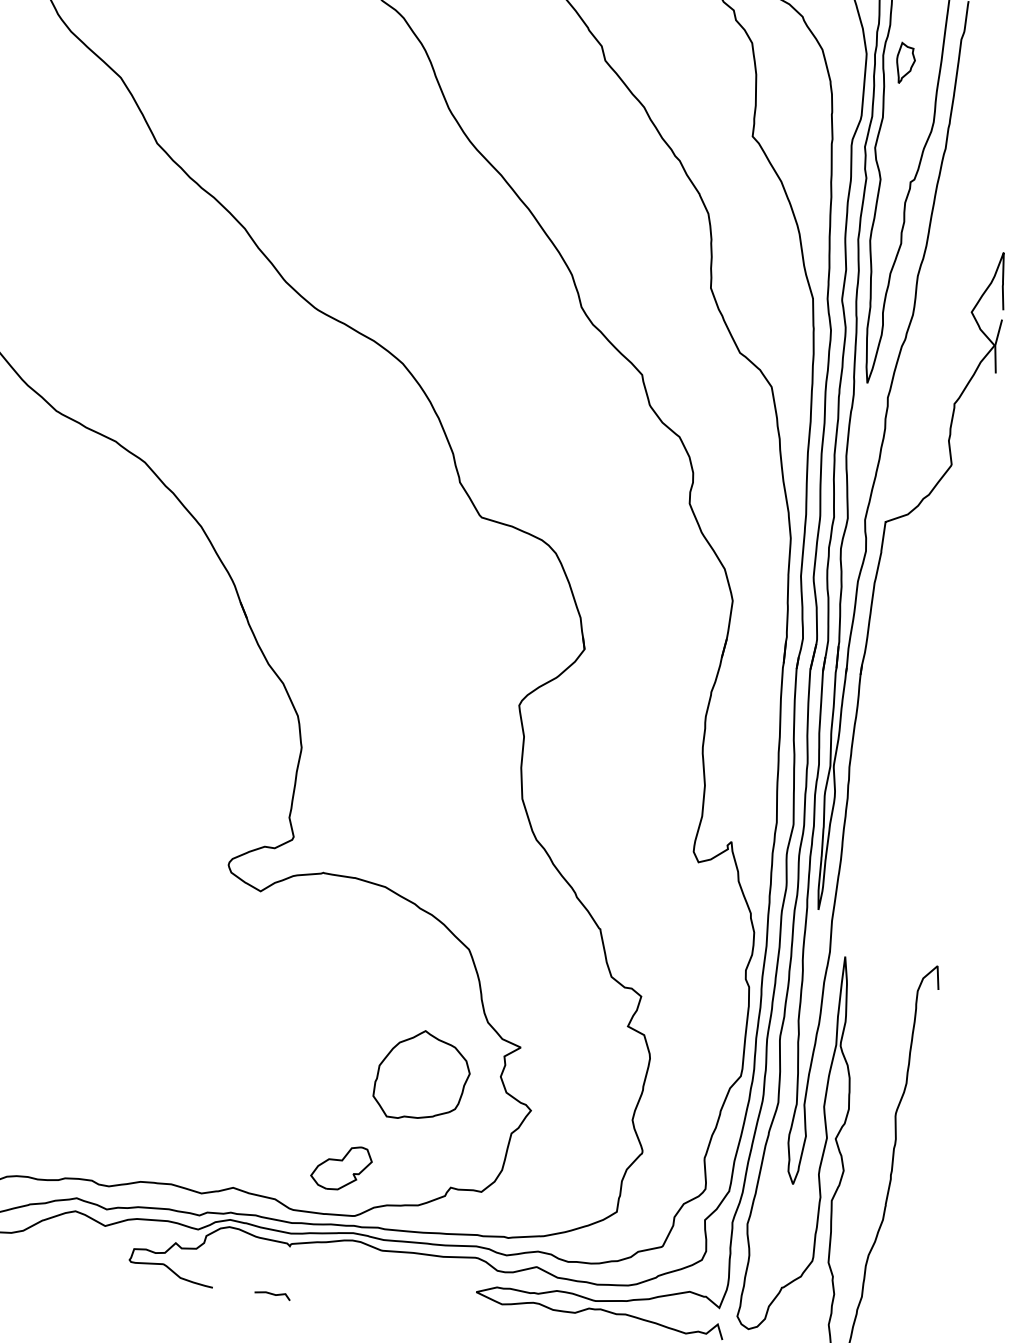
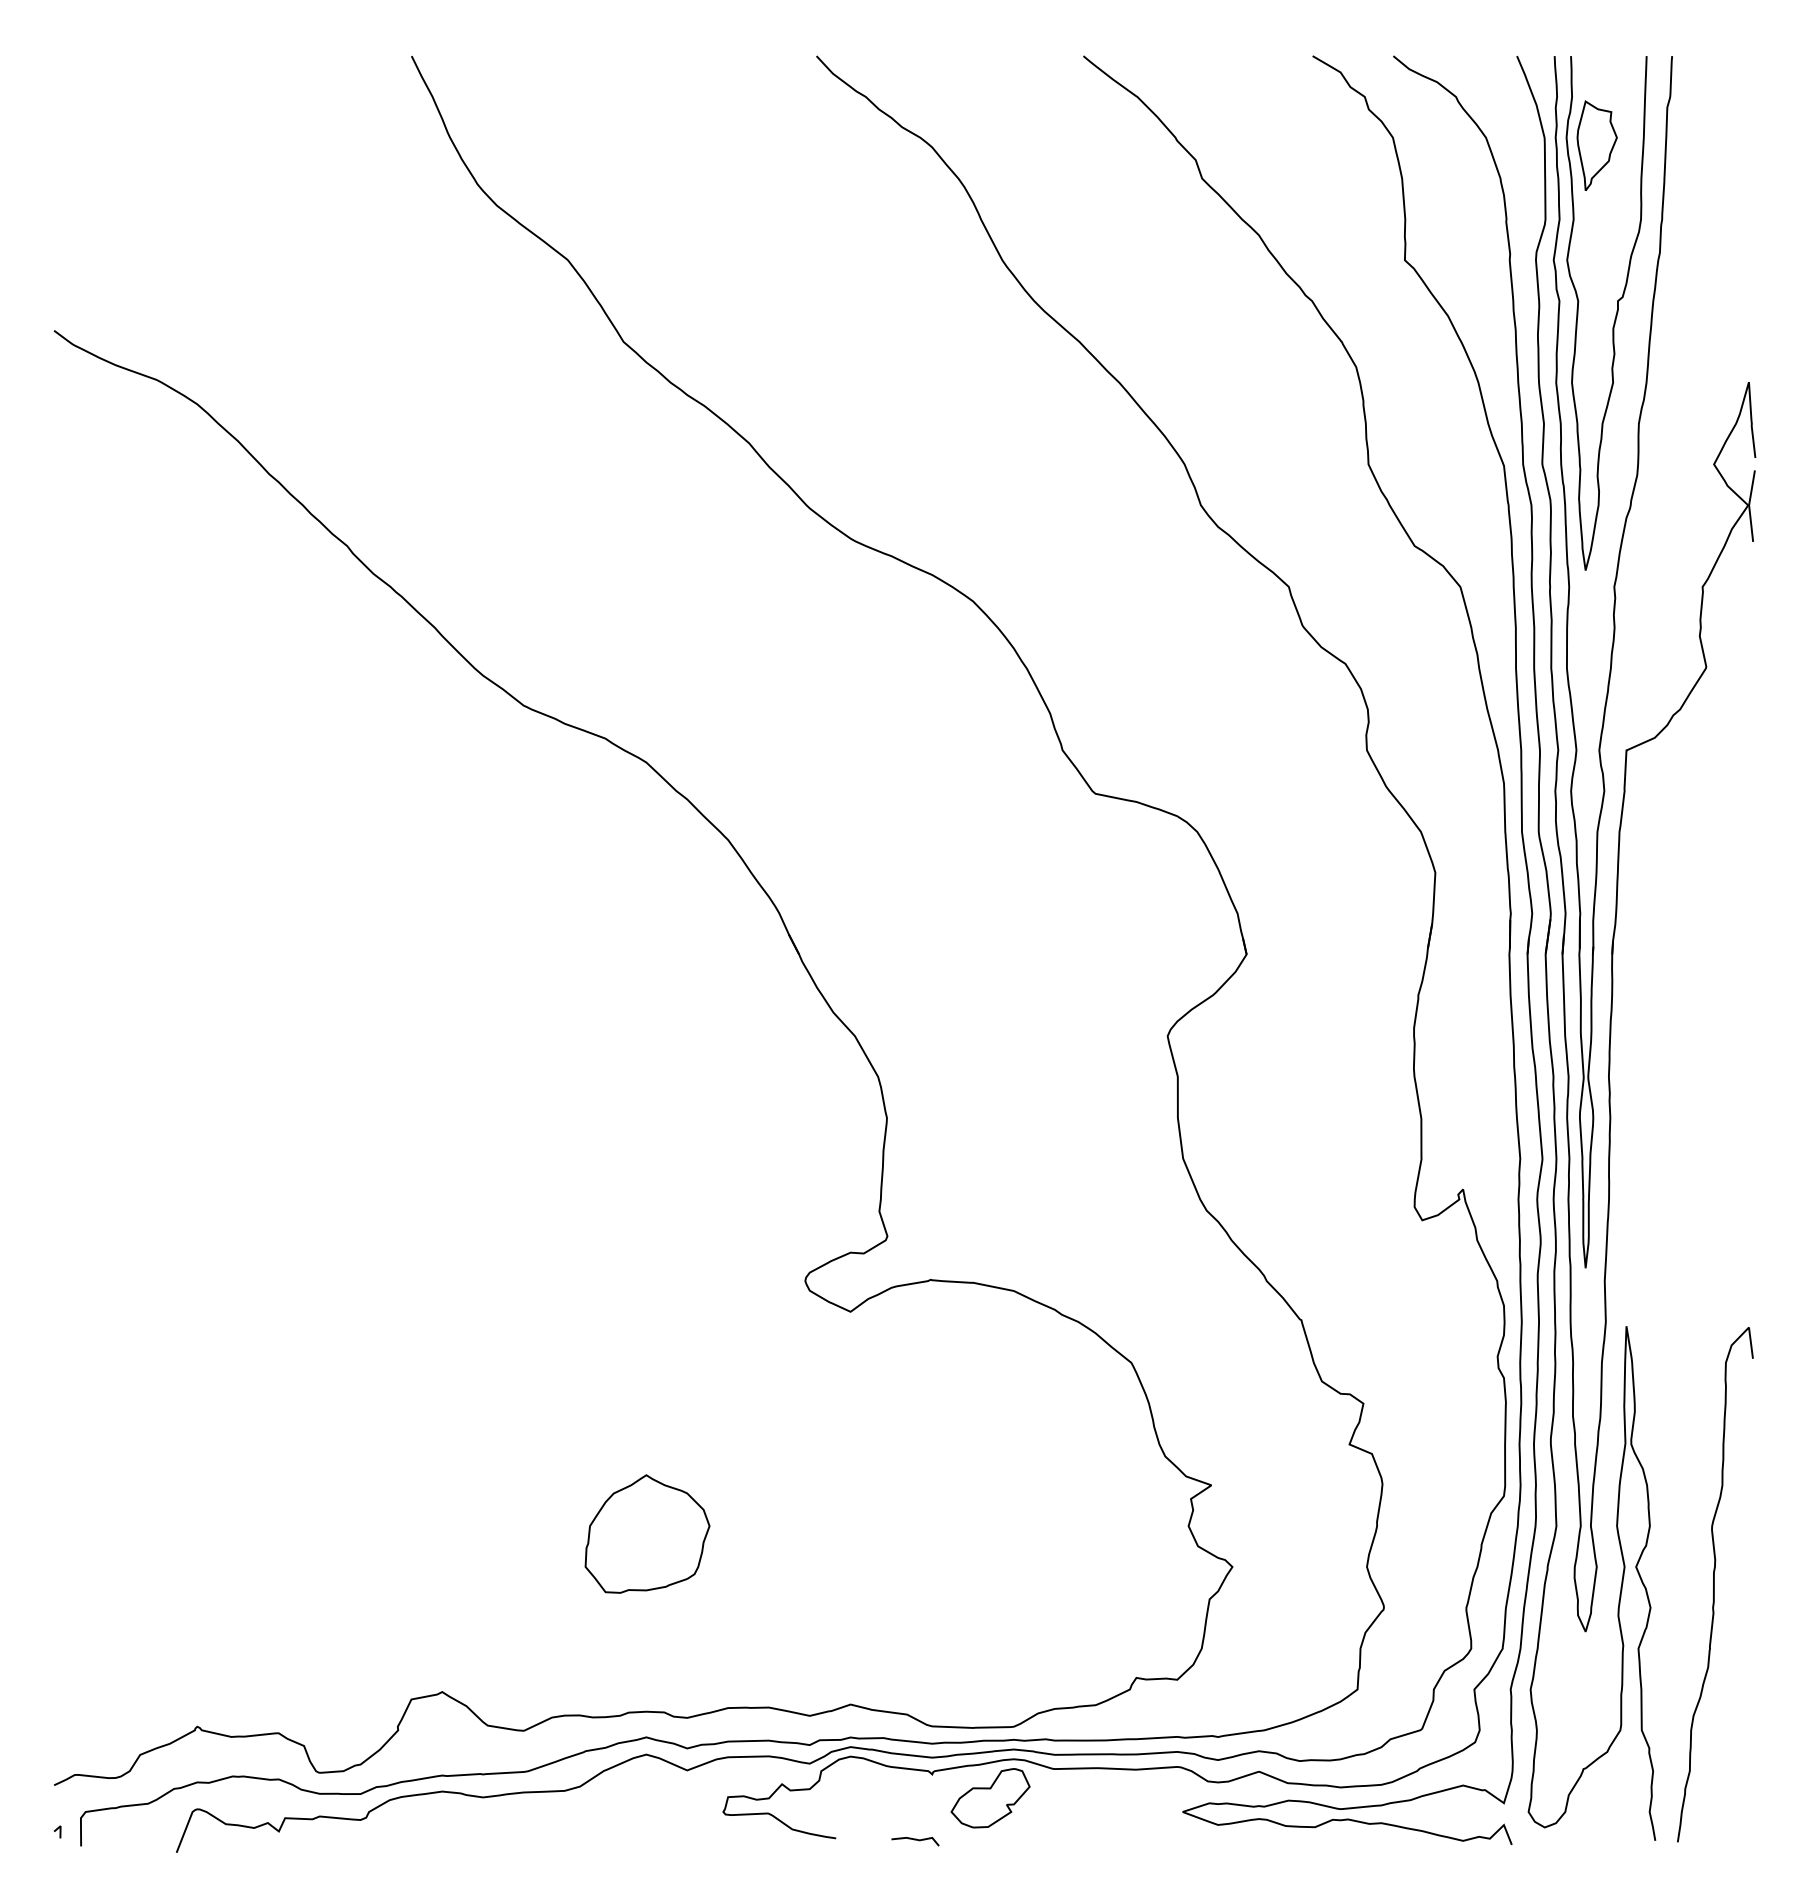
part: (905, 63) -> (1596, 145), size x1.67
part: (422, 1075) -> (647, 1533), moved
part: (341, 1168) -> (990, 1798), moved

